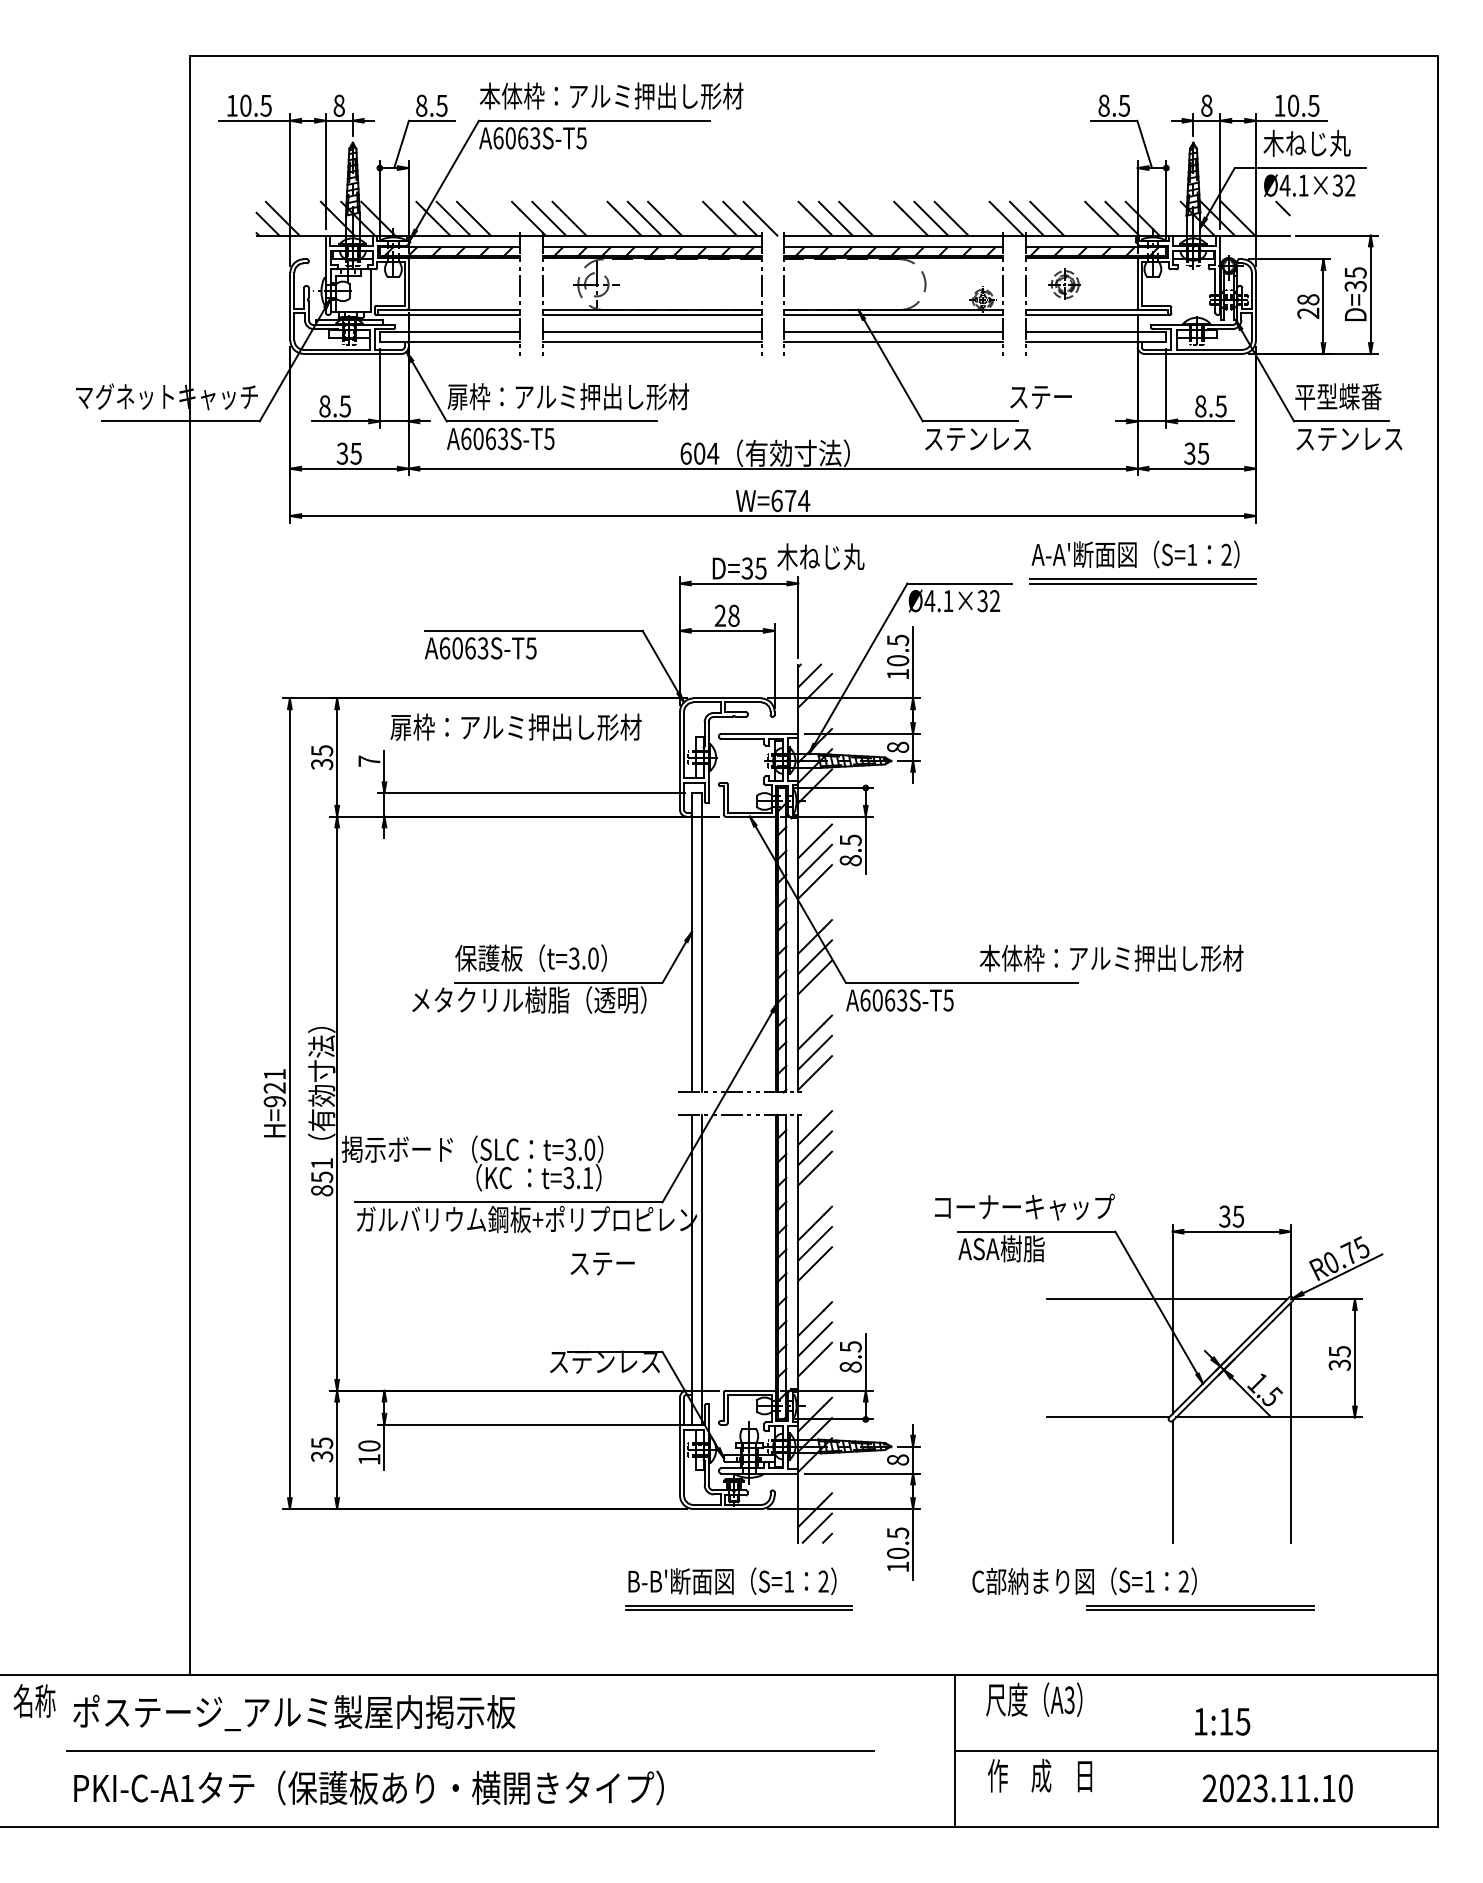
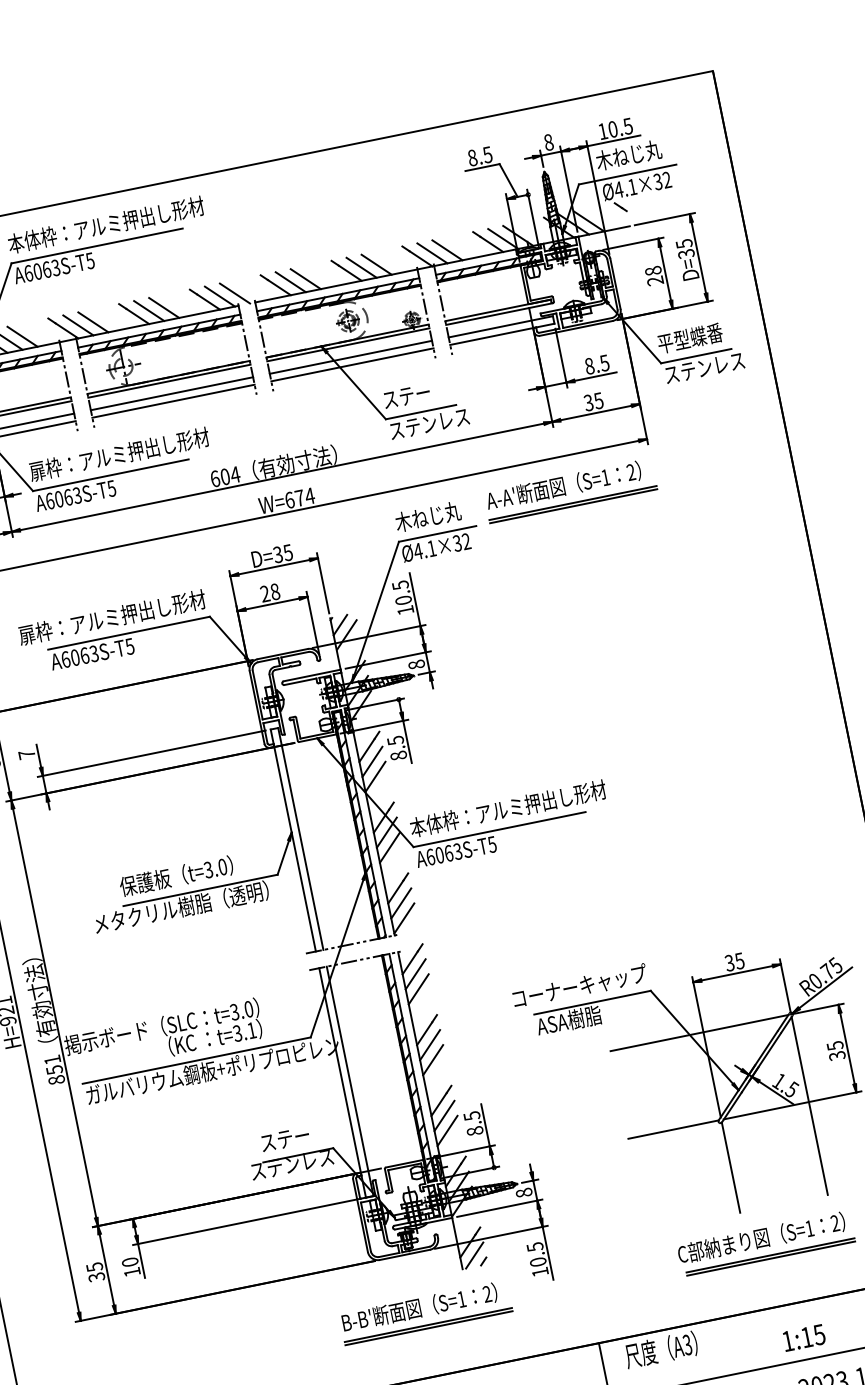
part: (1064, 283) -> (347, 320), moved
text: (1040, 397) -> (406, 396), moved
text: (820, 556) -> (427, 516), moved
text: (515, 726) -> (111, 617), moved
text: (1111, 957) -> (508, 808), moved
text: (602, 1263) -> (285, 1139), moved
text: (1084, 1580) -> (761, 1237), moved

